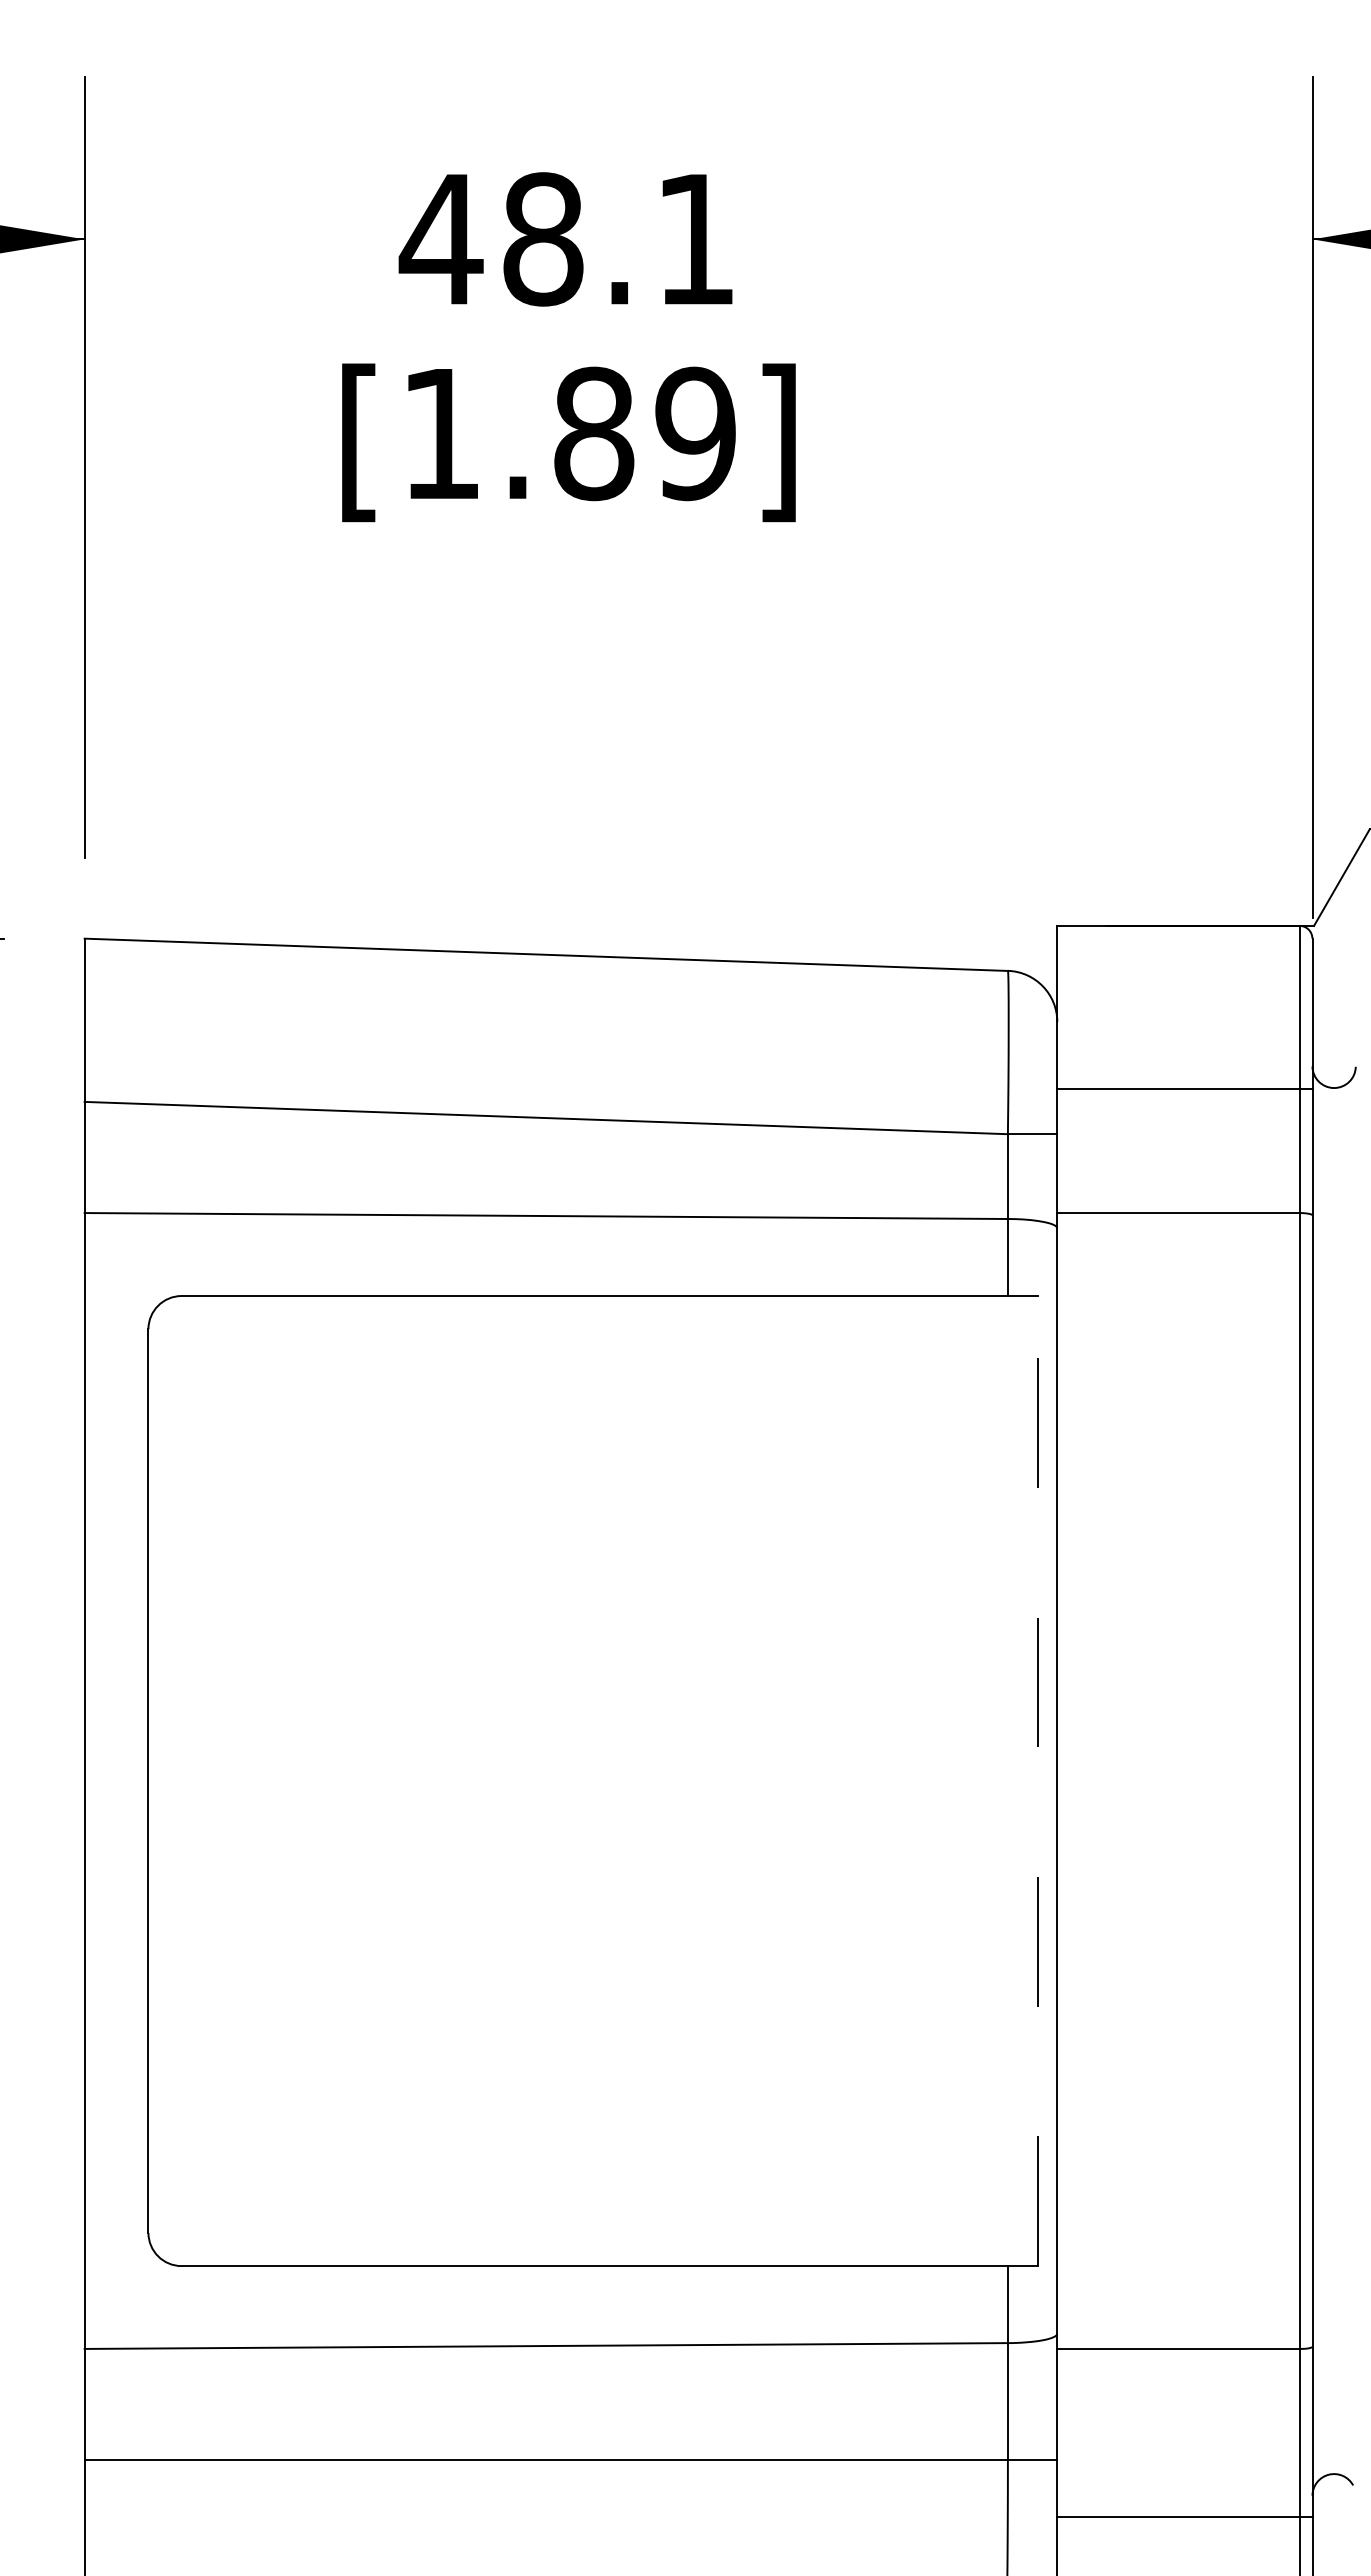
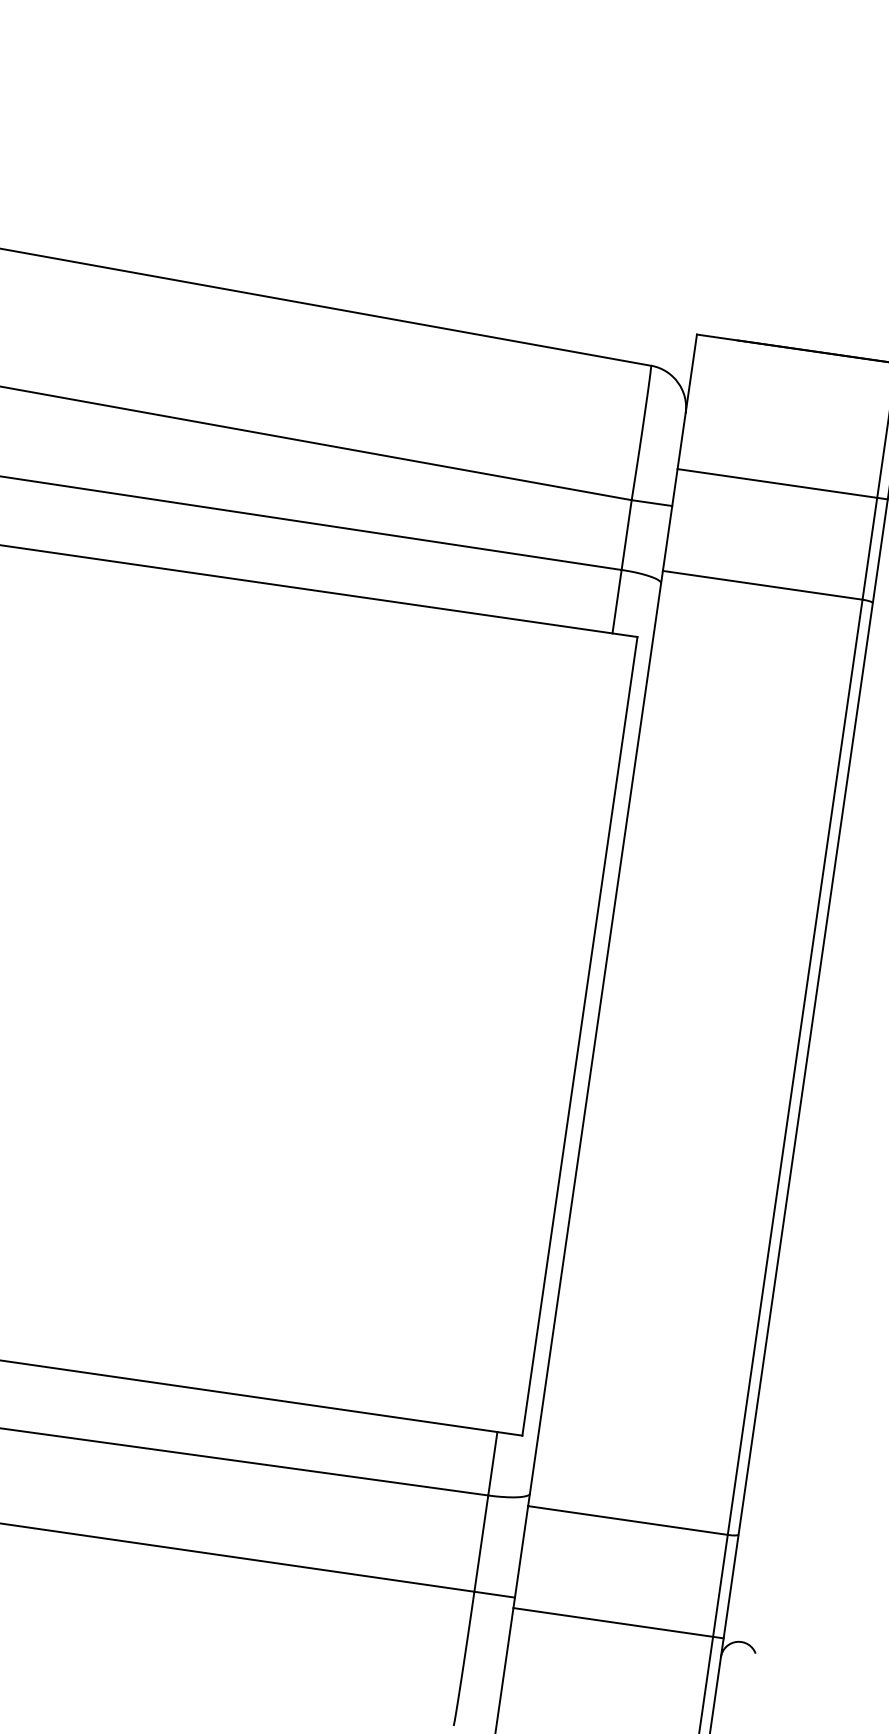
line: (1038, 1780) -> (580, 1035), dashed -> solid
line: (1184, 2516) -> (618, 1622), moved

